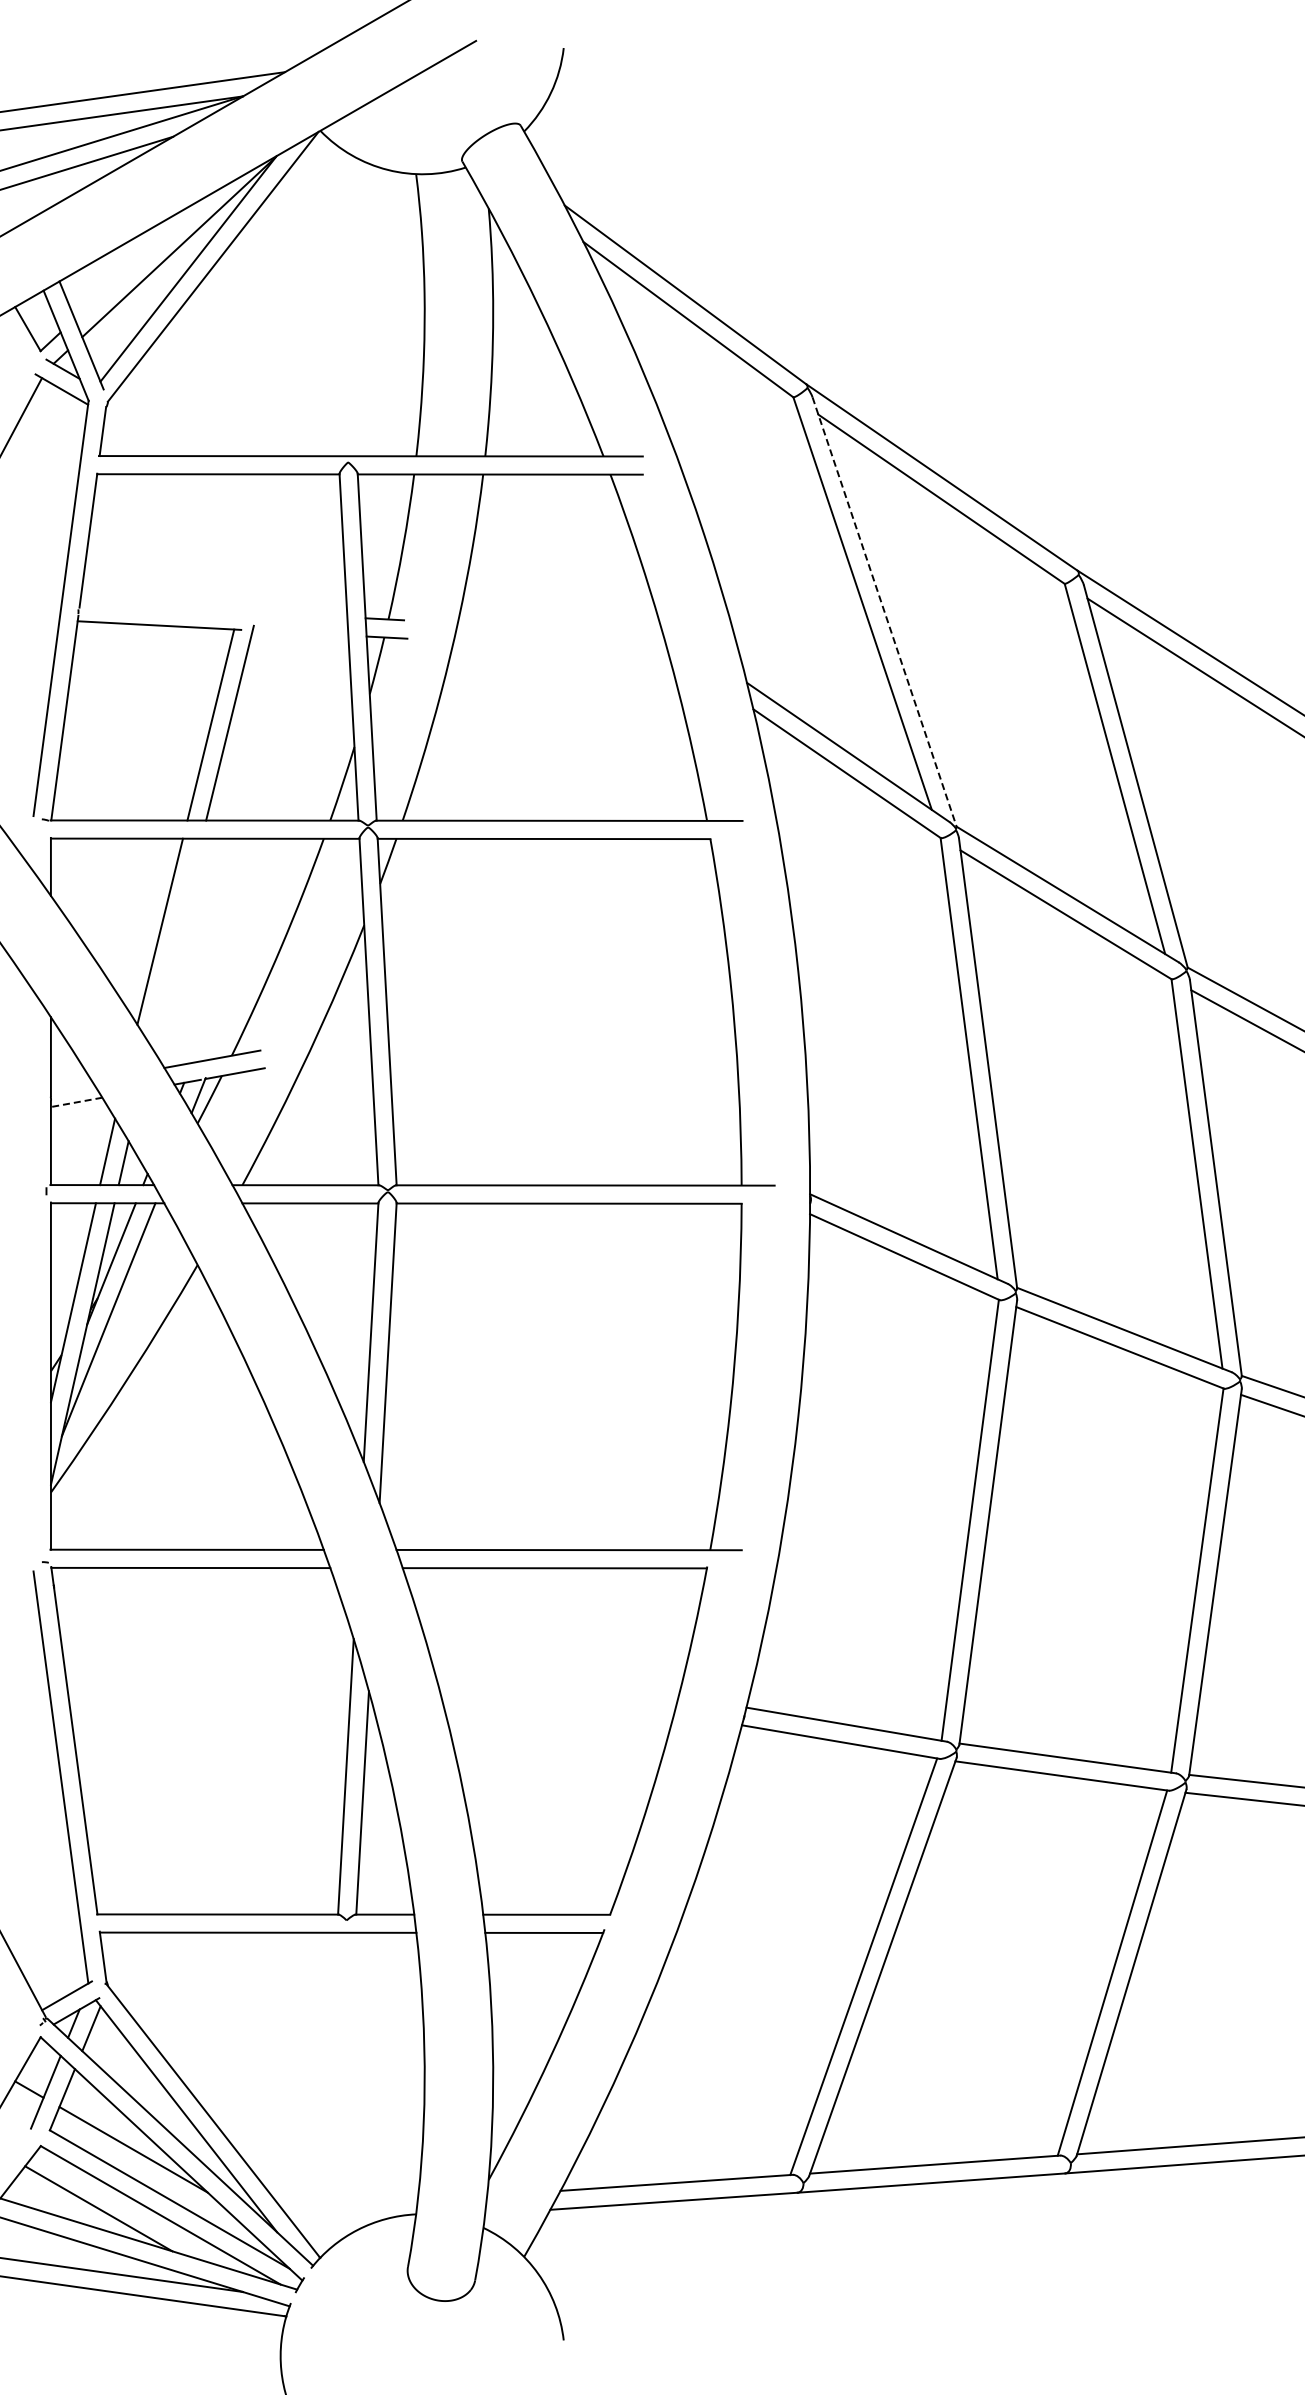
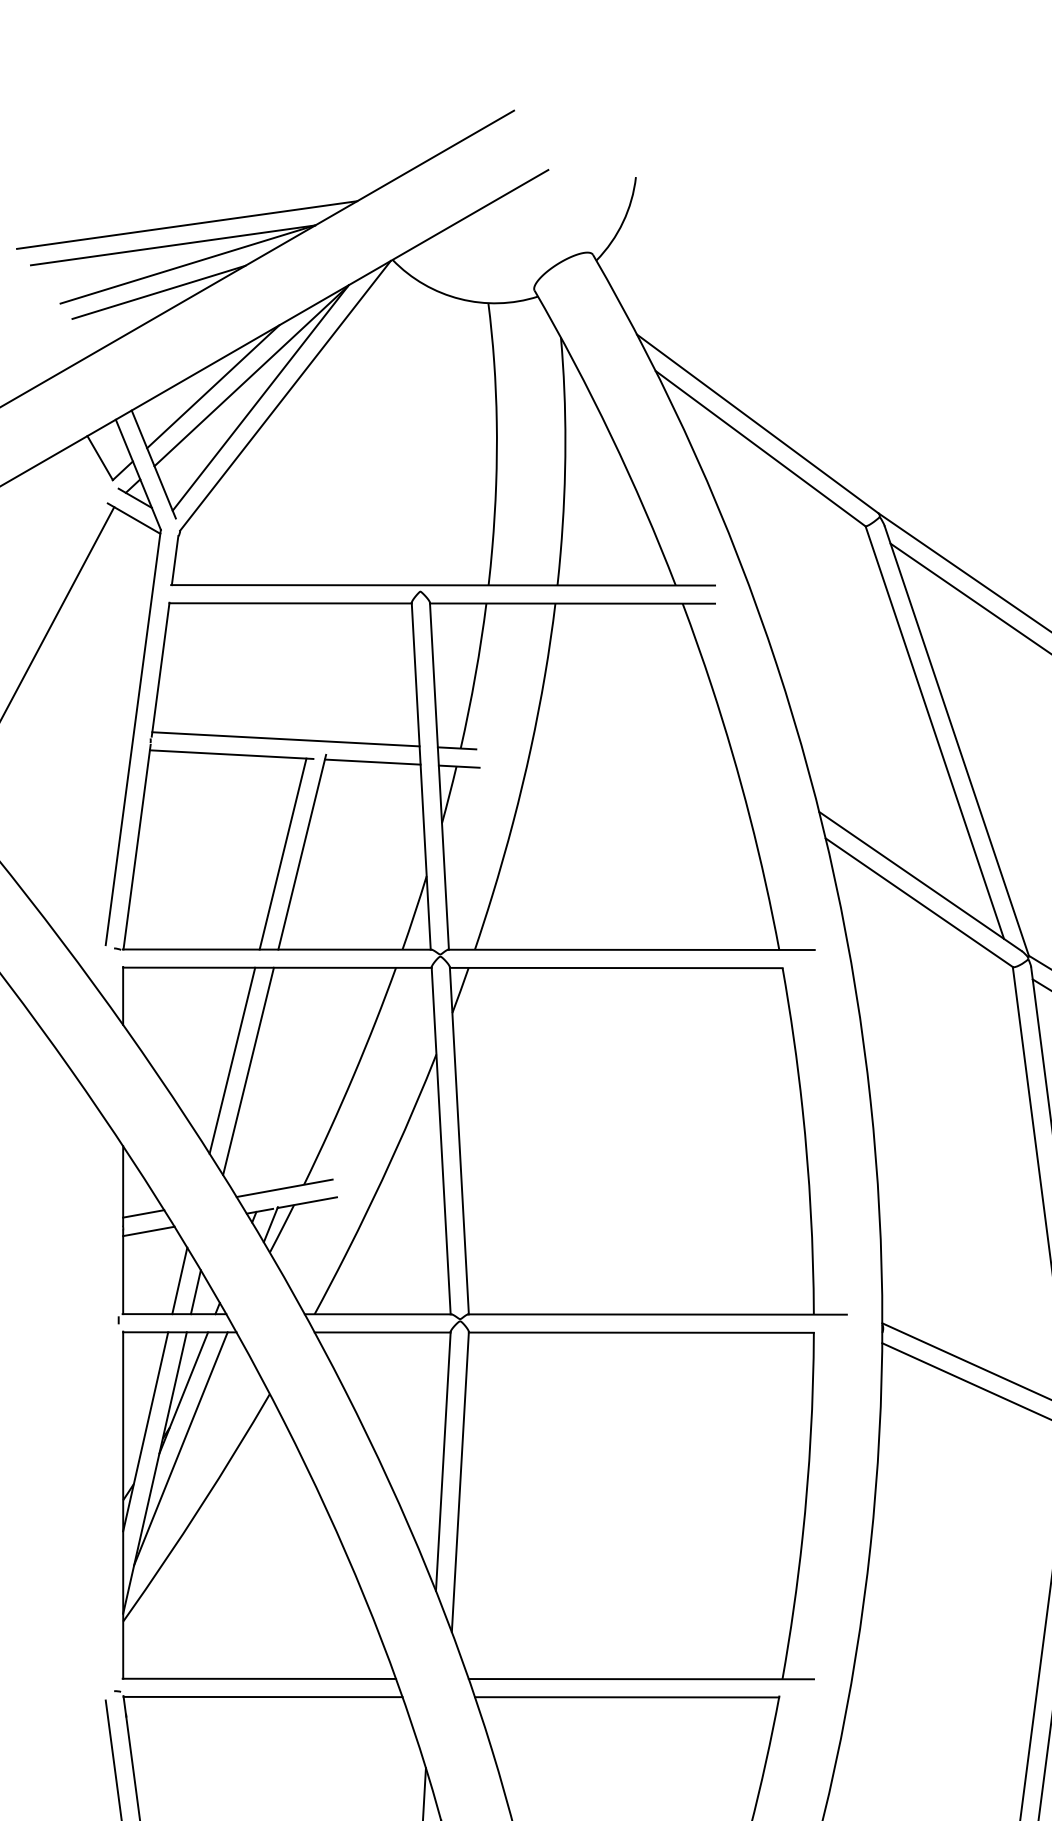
line: (140, 257) -> (212, 386), added
line: (213, 610) -> (285, 739), added
line: (884, 612) -> (956, 741), dashed -> solid
line: (300, 632) -> (372, 761), added
line: (175, 942) -> (247, 1071), added
line: (71, 1084) -> (143, 1213), added
line: (76, 1102) -> (148, 1231), dashed -> solid

